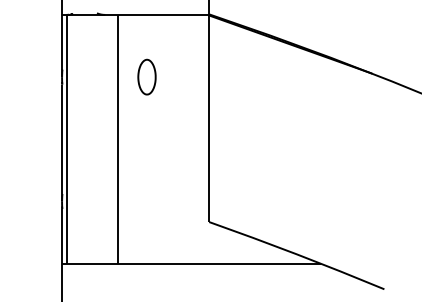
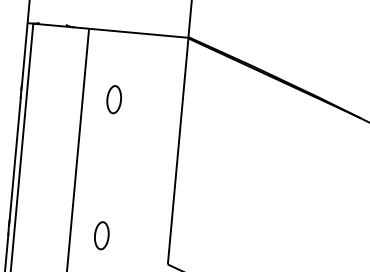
part: (146, 76) -> (113, 98), size x0.71
part: (146, 201) -> (101, 235), added

